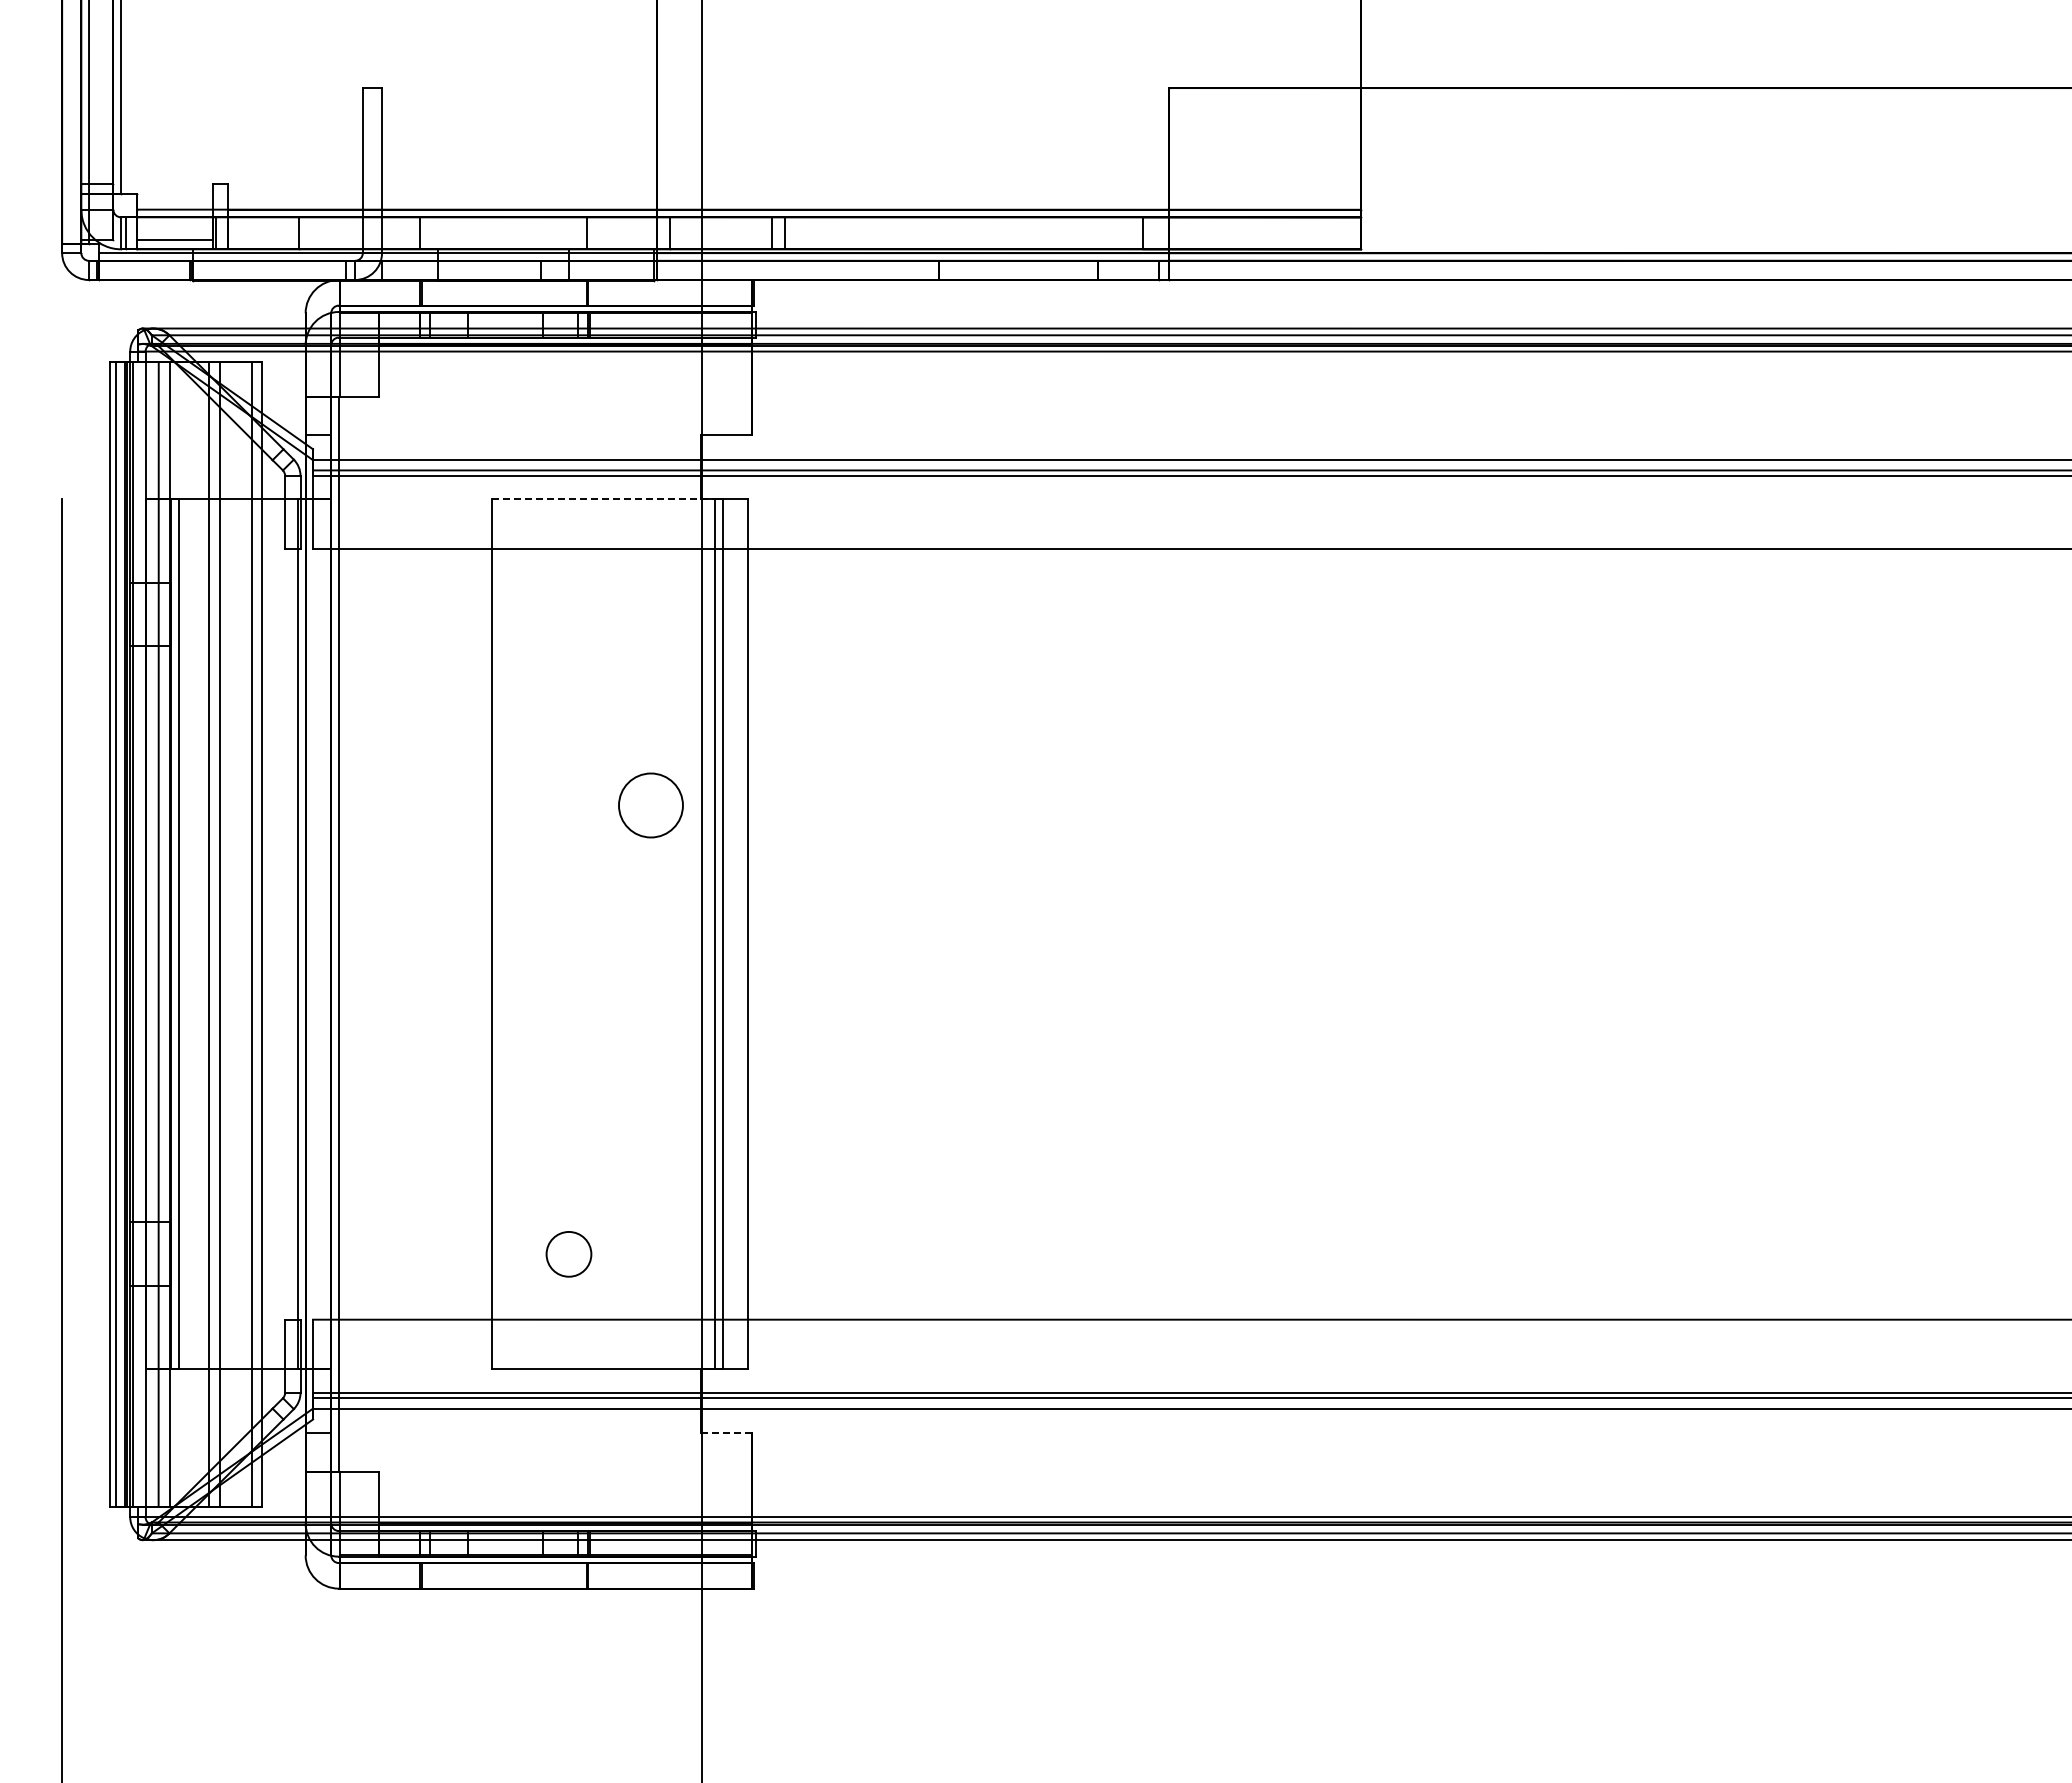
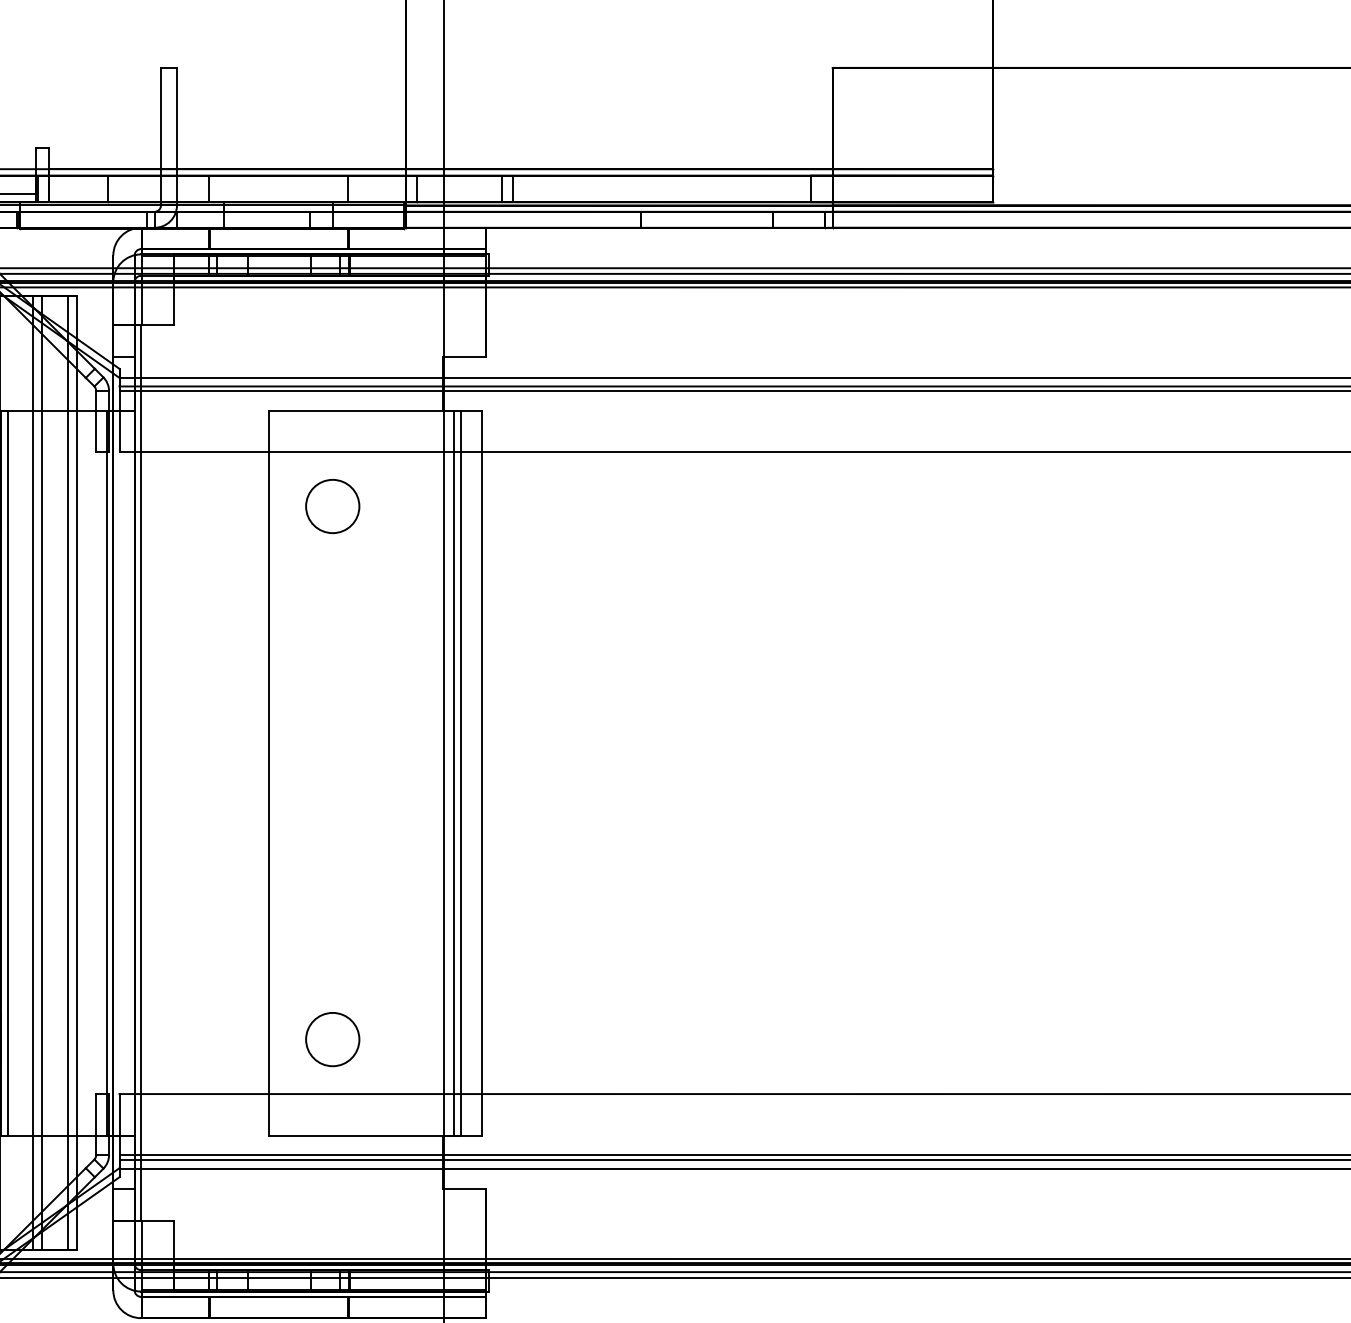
line: (604, 499) -> (362, 410), dashed -> solid
circle: (650, 805) -> (332, 506), moved
circle: (568, 1254) -> (332, 1039), size x1.43
line: (726, 1433) -> (463, 1188), dashed -> solid

